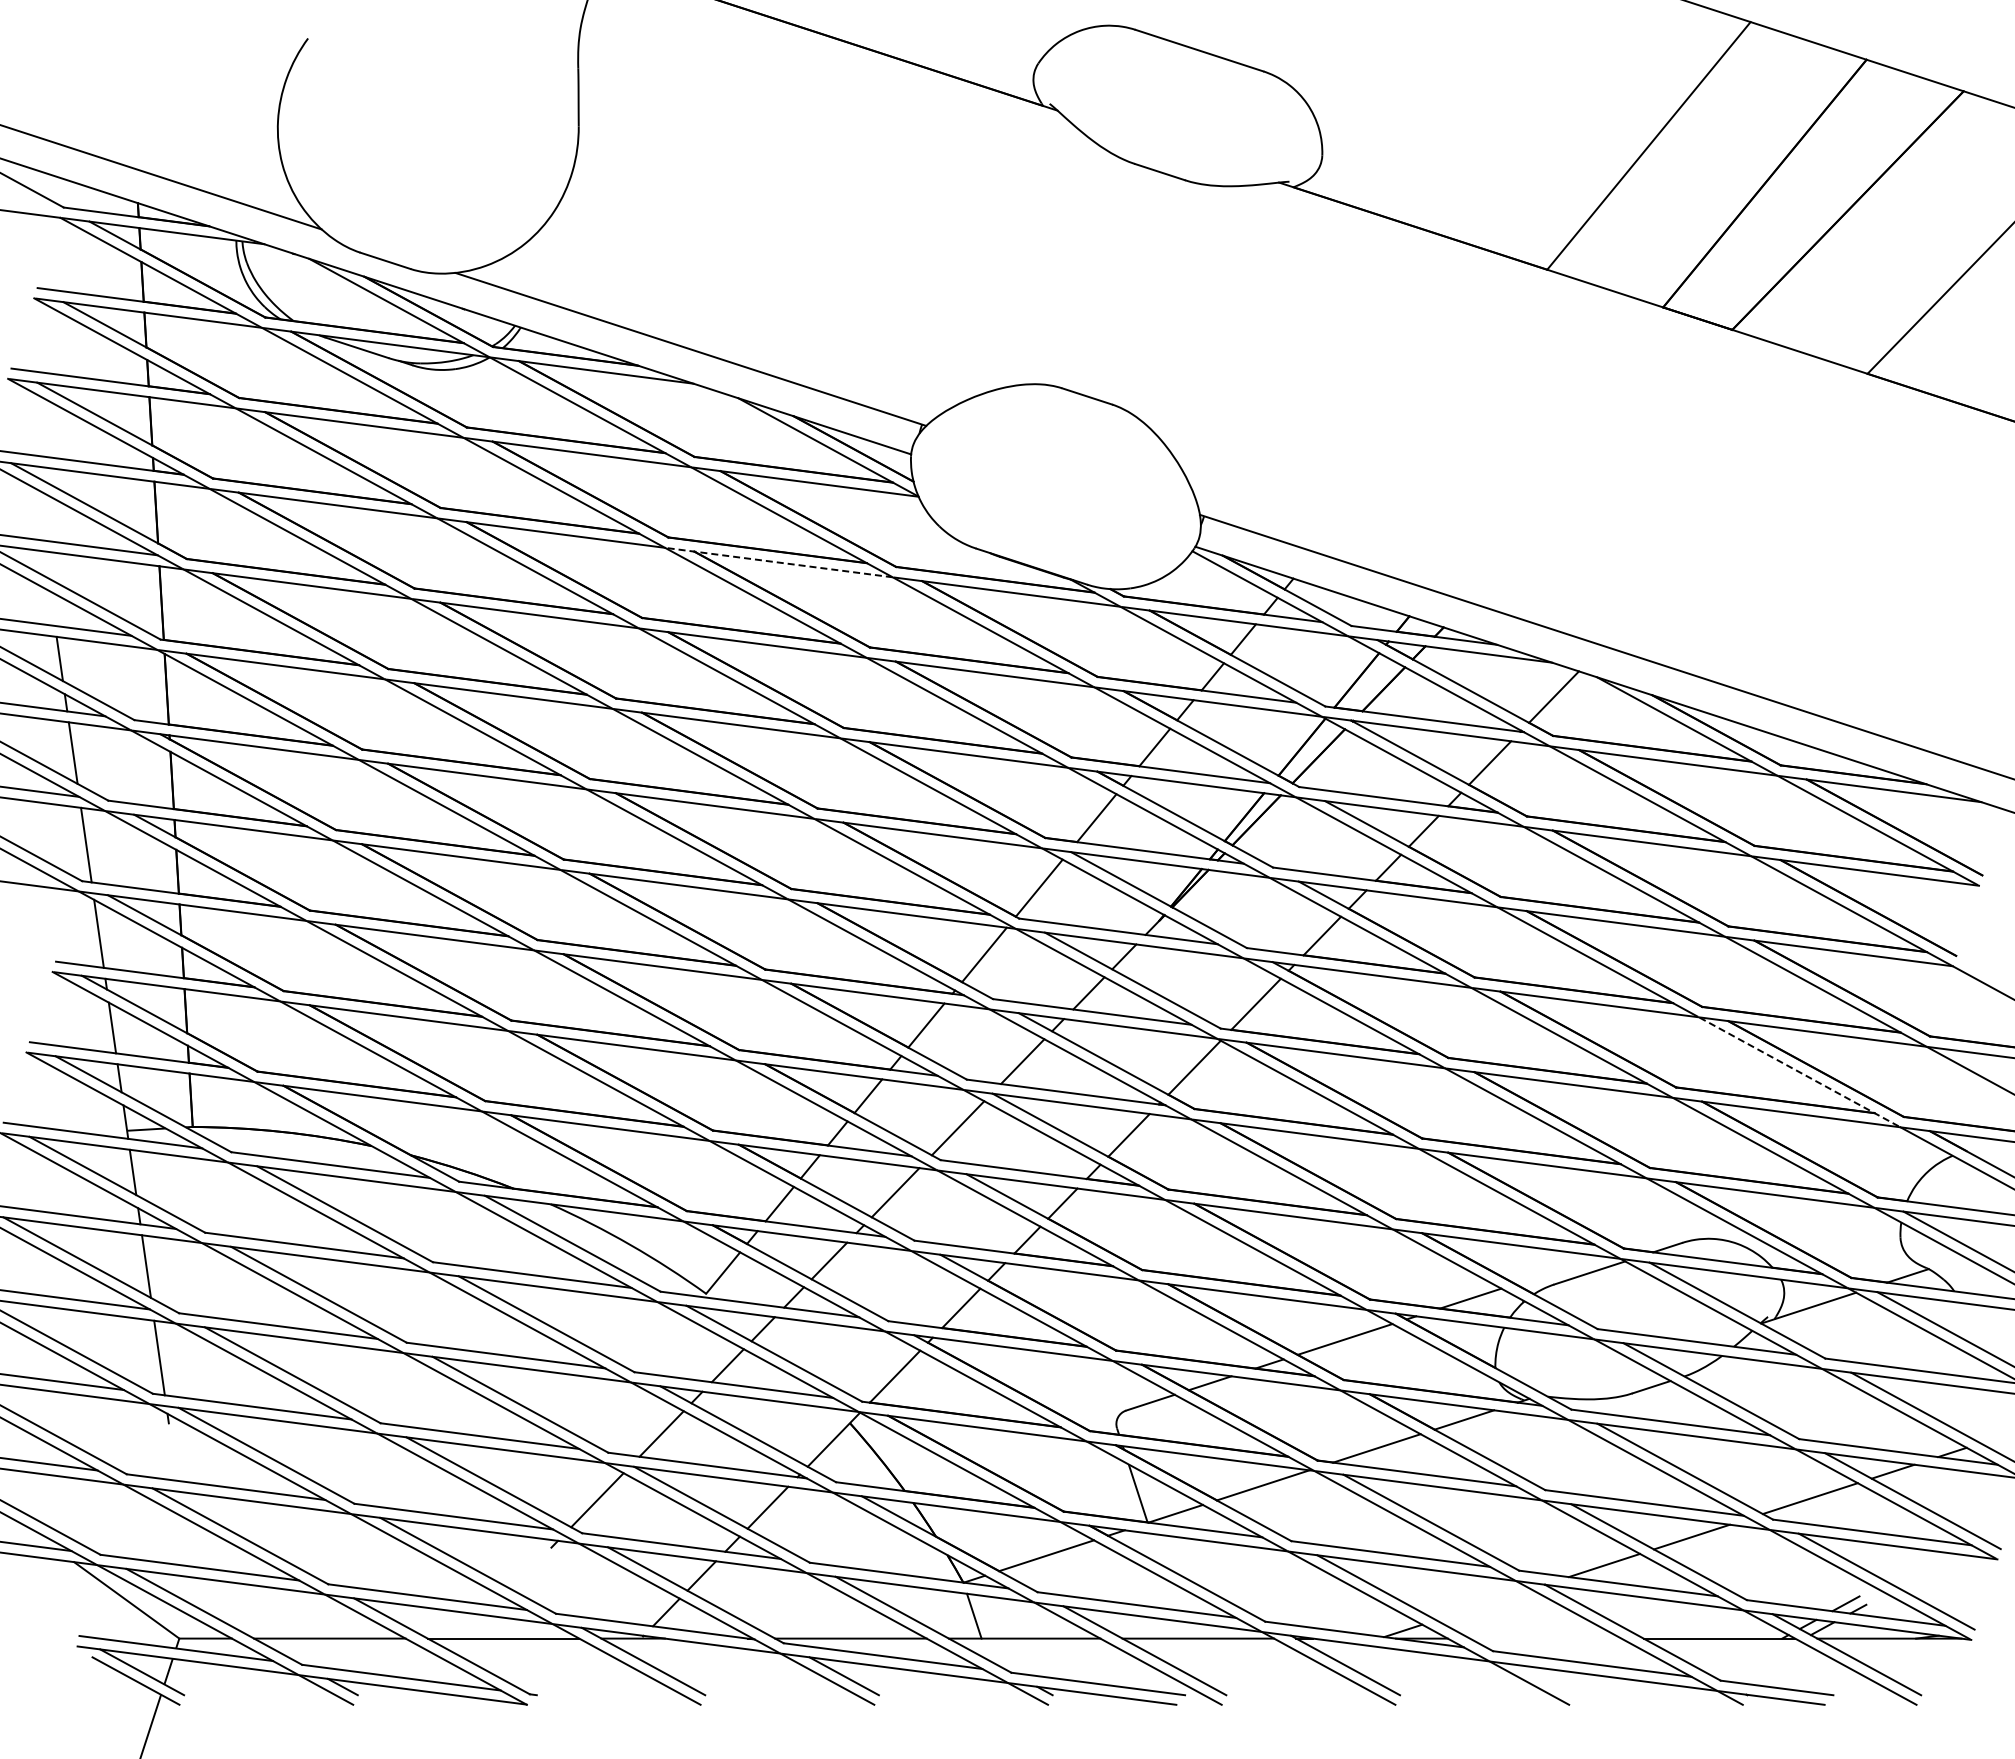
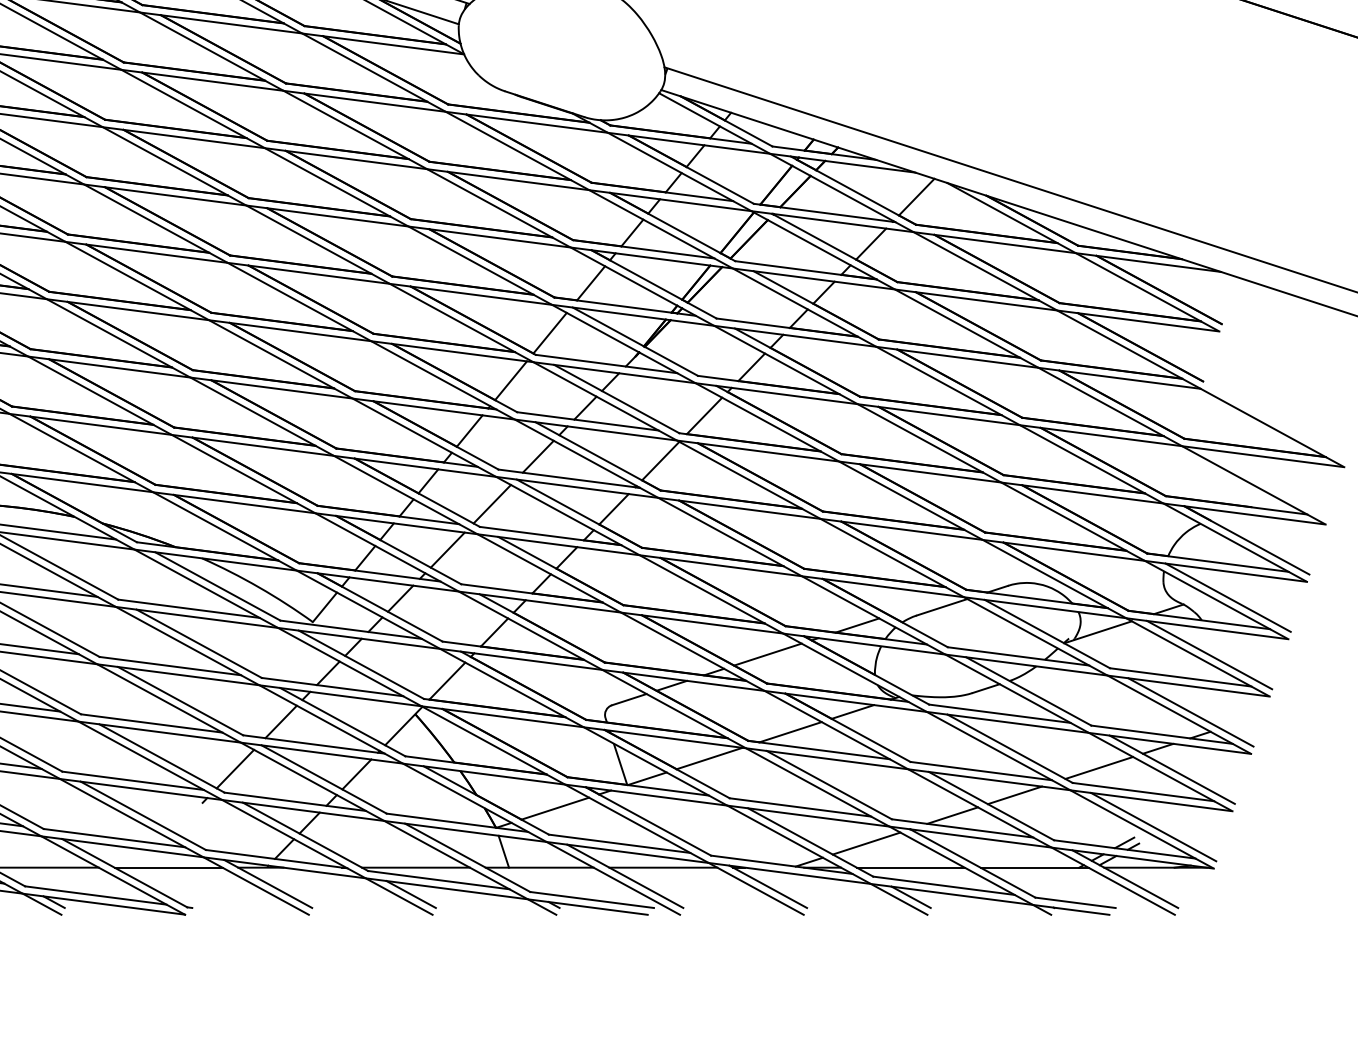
line: (779, 562) -> (365, 101), dashed -> solid
line: (1798, 1071) -> (1090, 463), dashed -> solid
line: (1483, 1604) -> (866, 843), added
line: (1545, 1638) -> (910, 867), added
line: (1545, 1680) -> (910, 897), added

